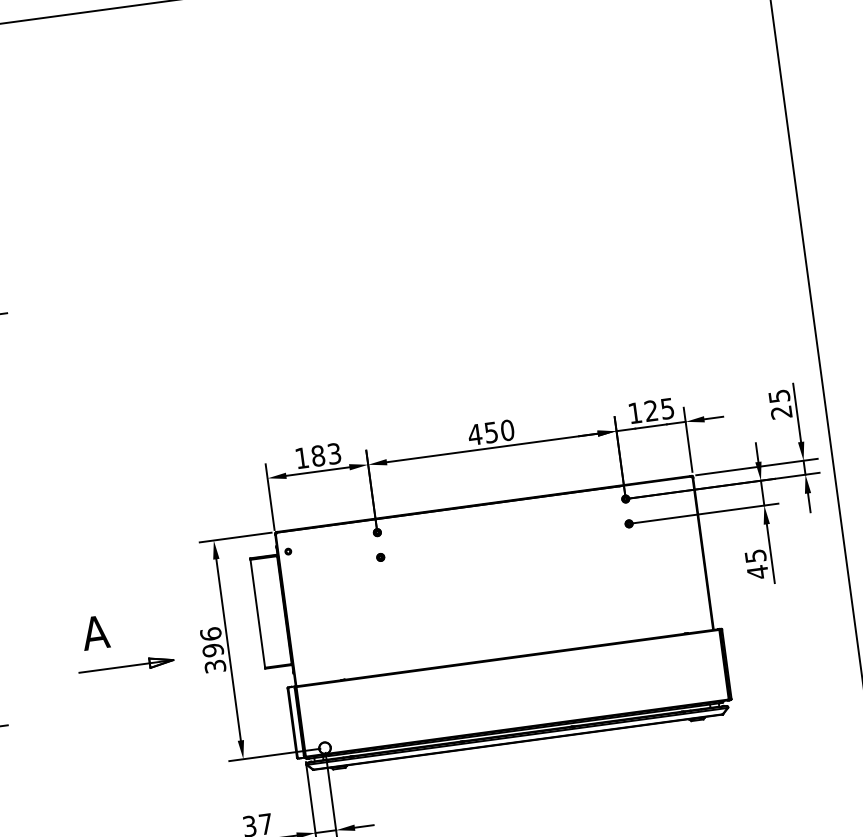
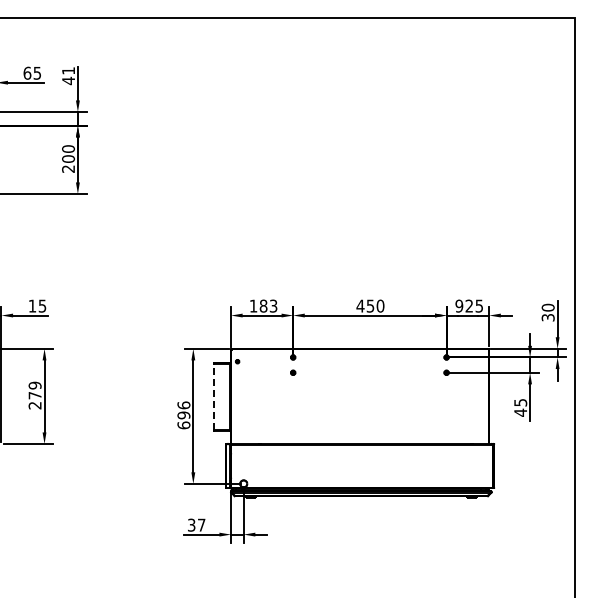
text: (779, 404) -> (547, 312), 25 -> 30
text: (635, 412) -> (459, 305), 125 -> 925
line: (258, 613) -> (214, 396), solid -> dashed
part: (109, 644) -> (121, 403), removed
text: (214, 666) -> (183, 425), 396 -> 696

